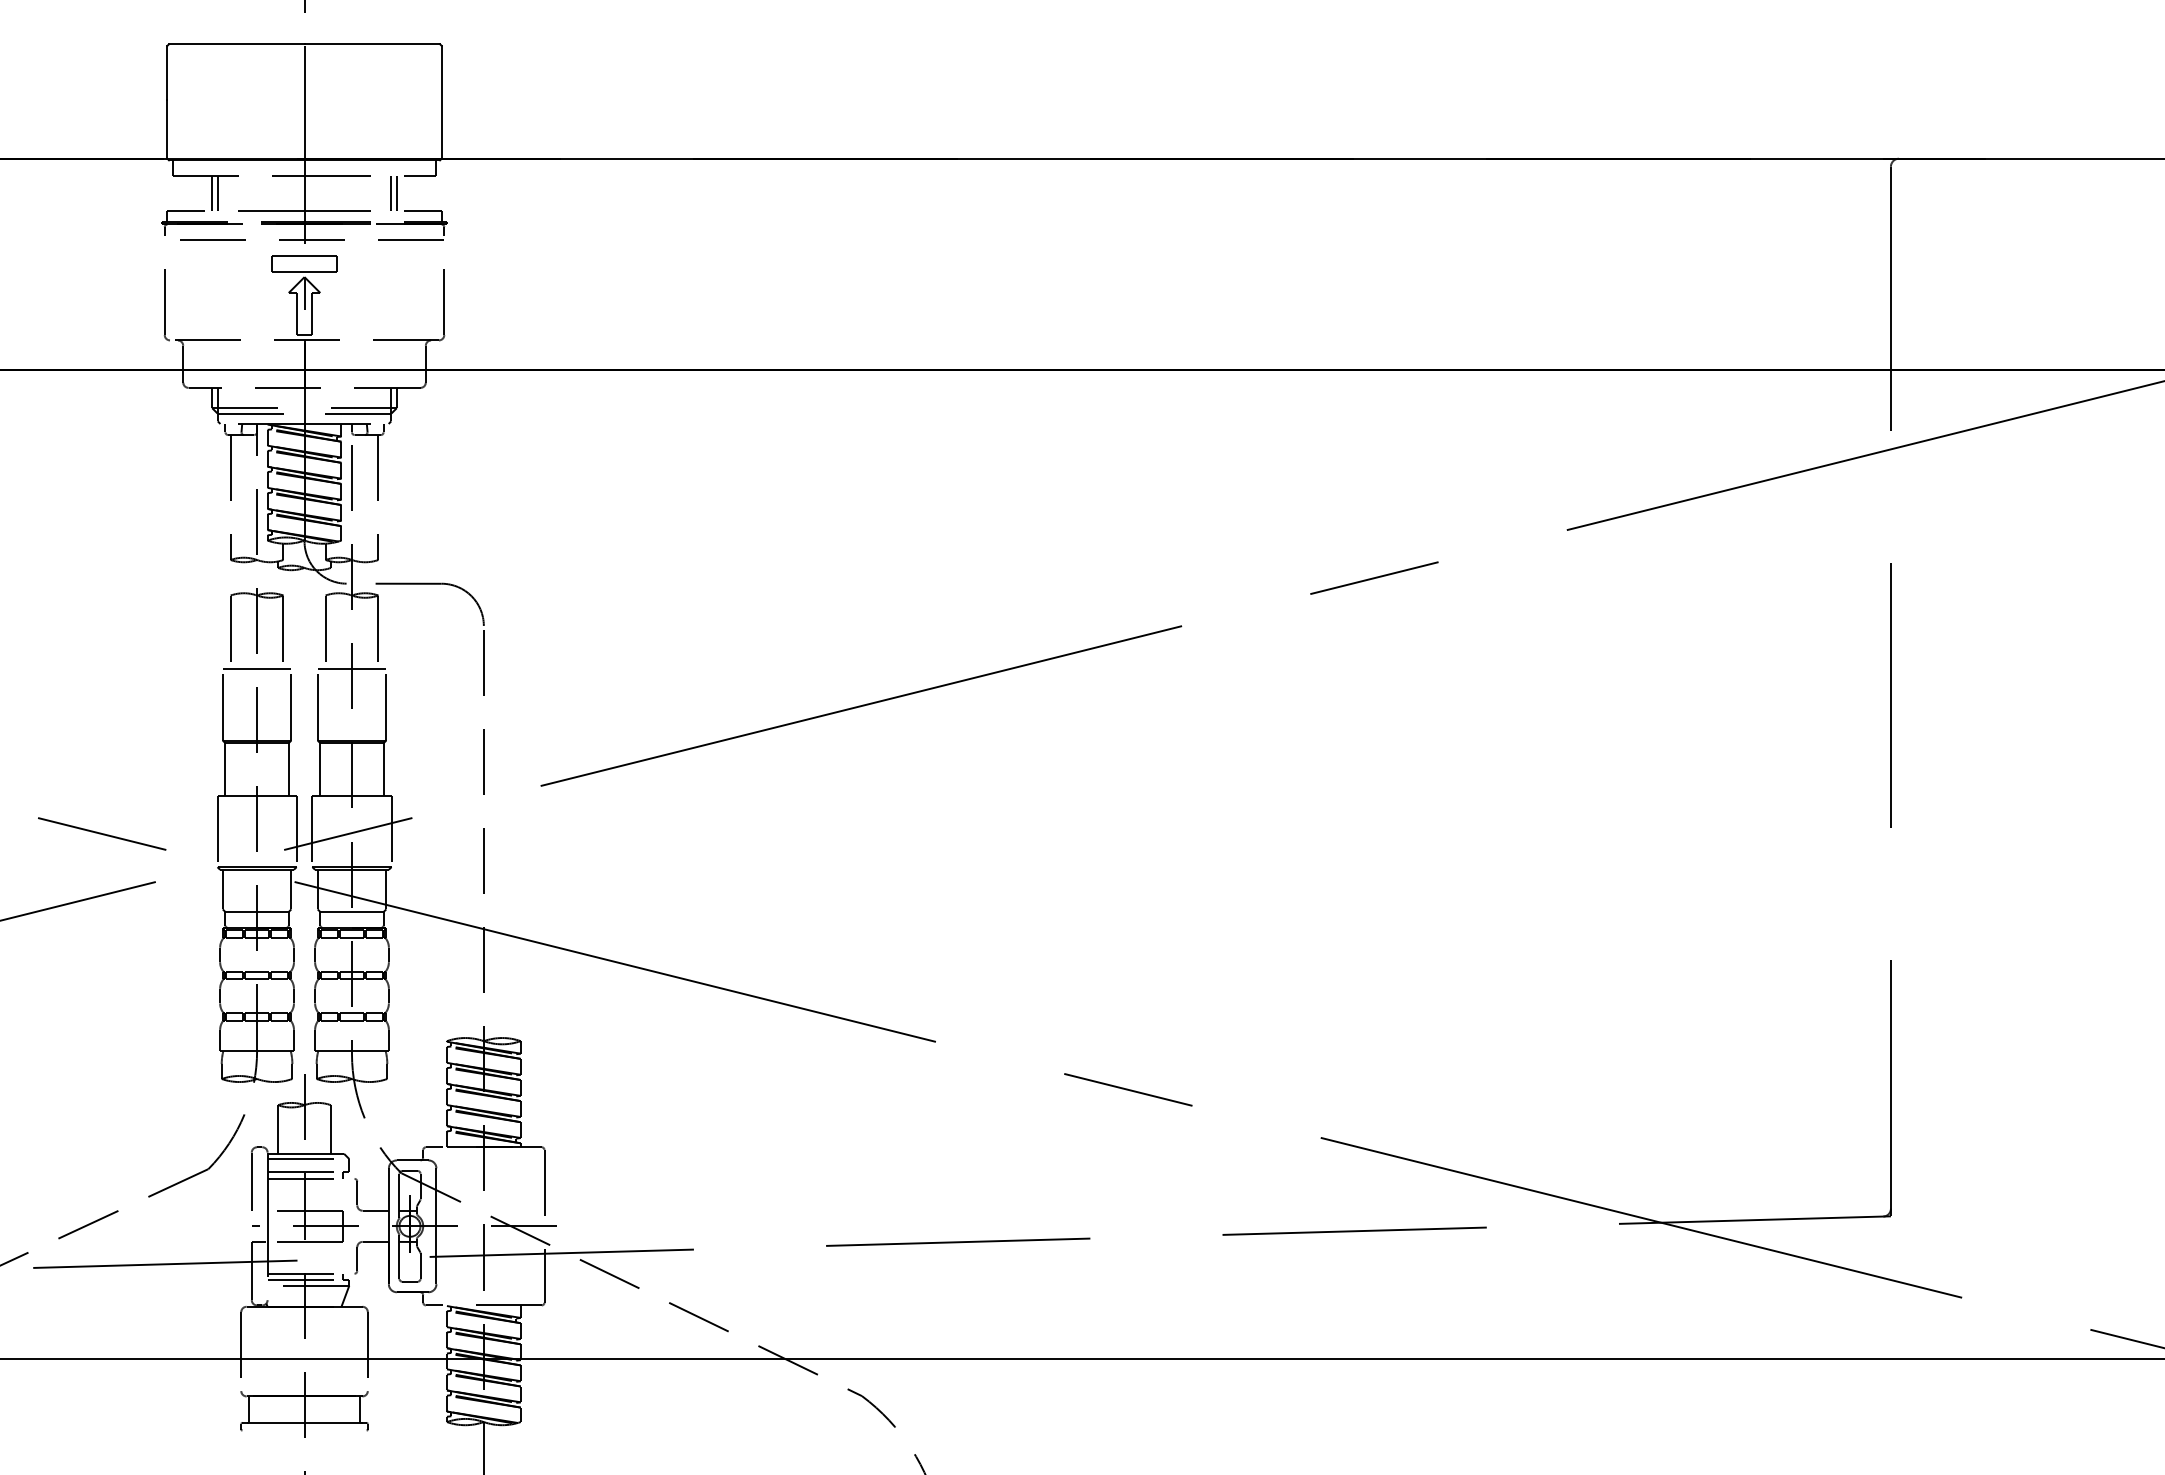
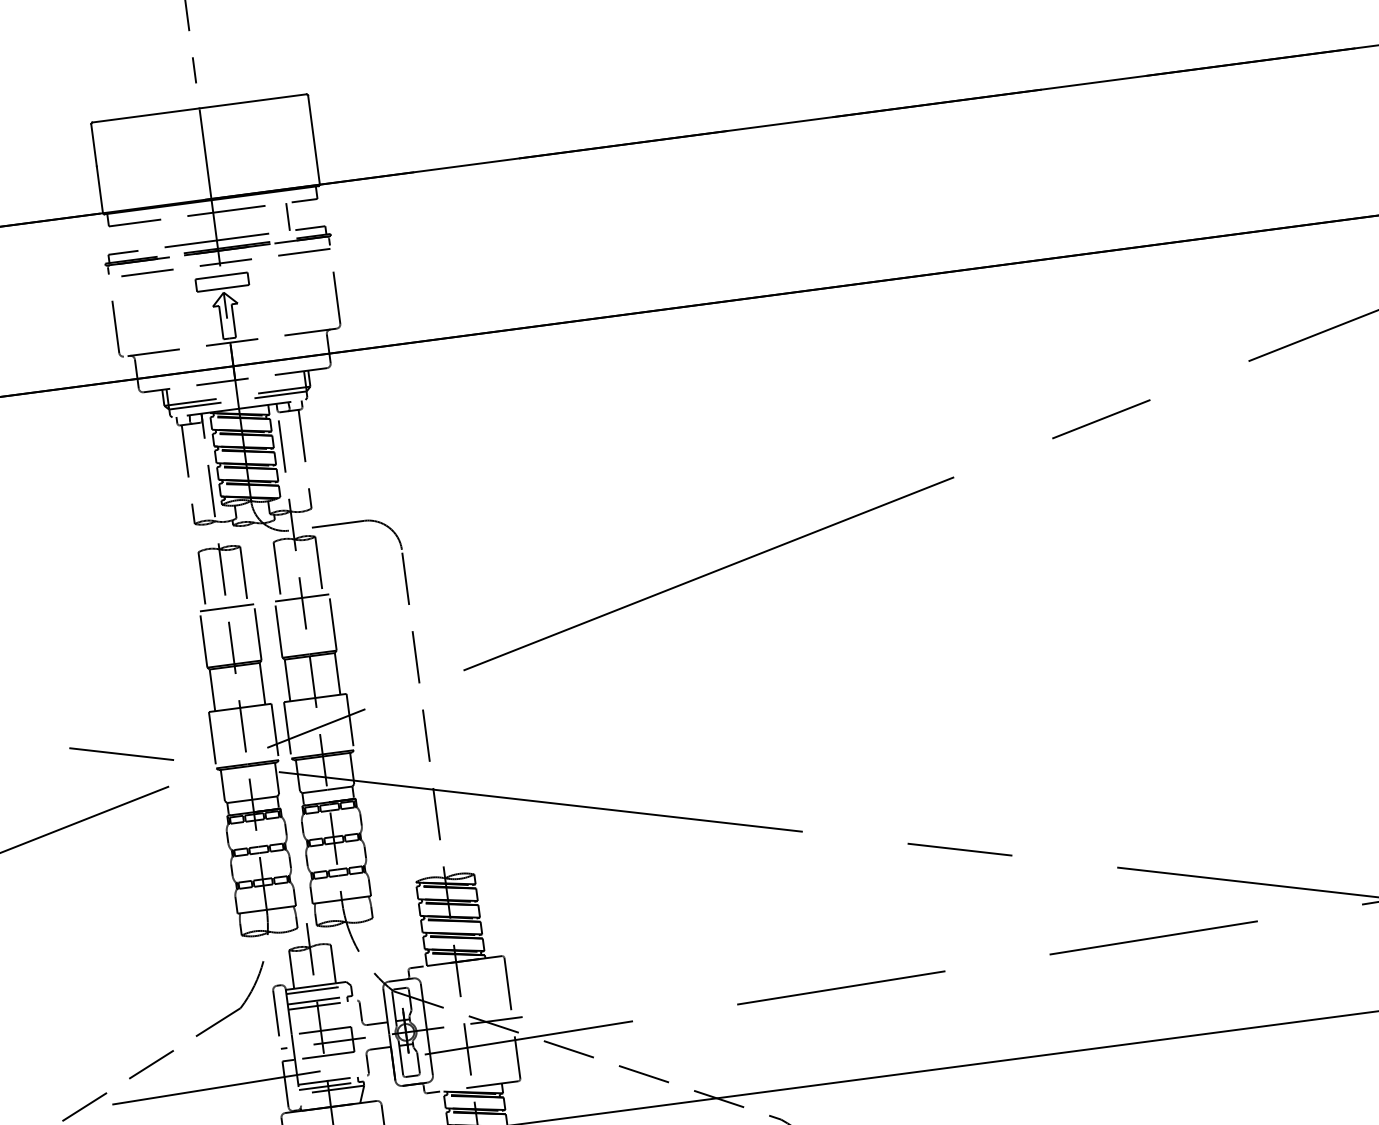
line: (212, 193) -> (142, 236), removed
line: (217, 193) -> (146, 235), removed
line: (391, 193) -> (283, 217), removed

